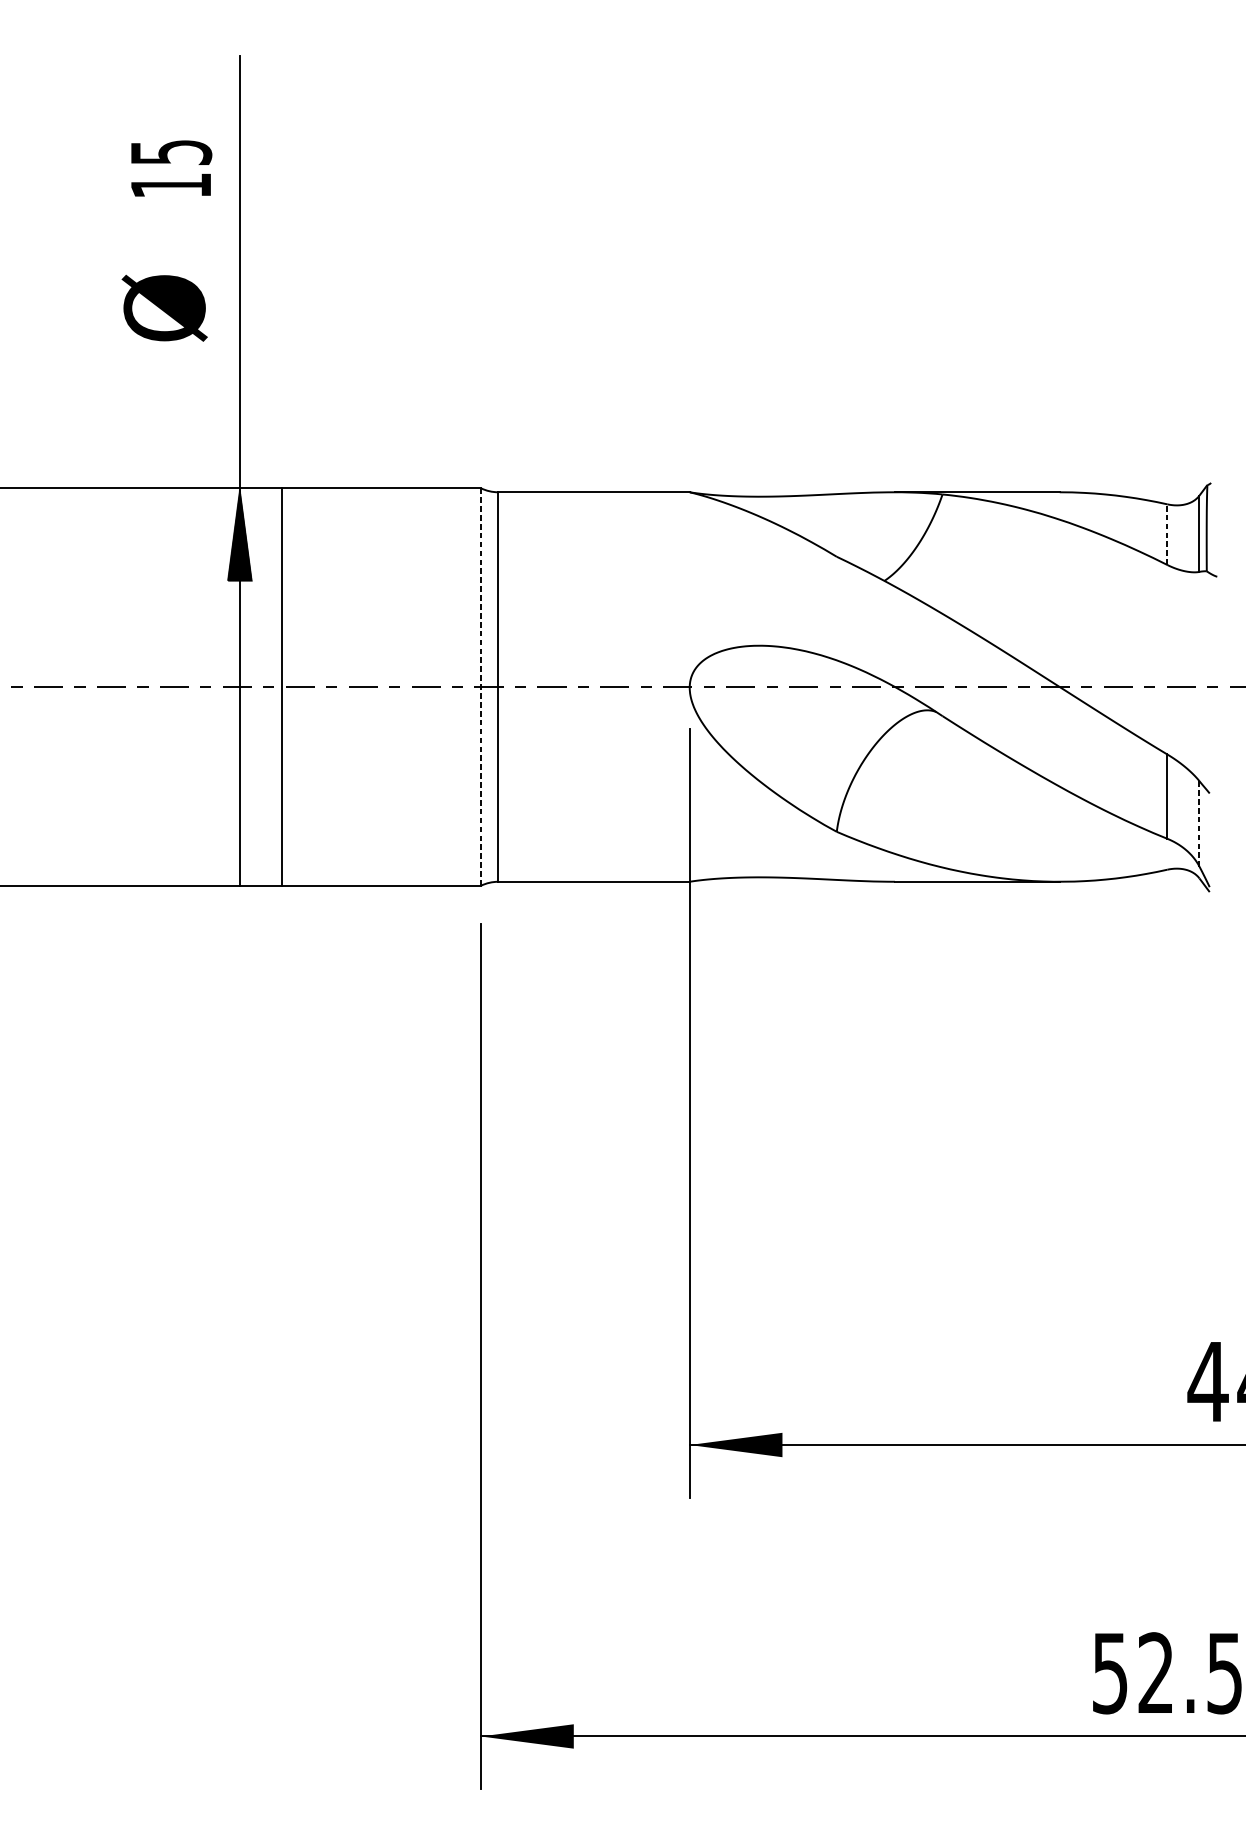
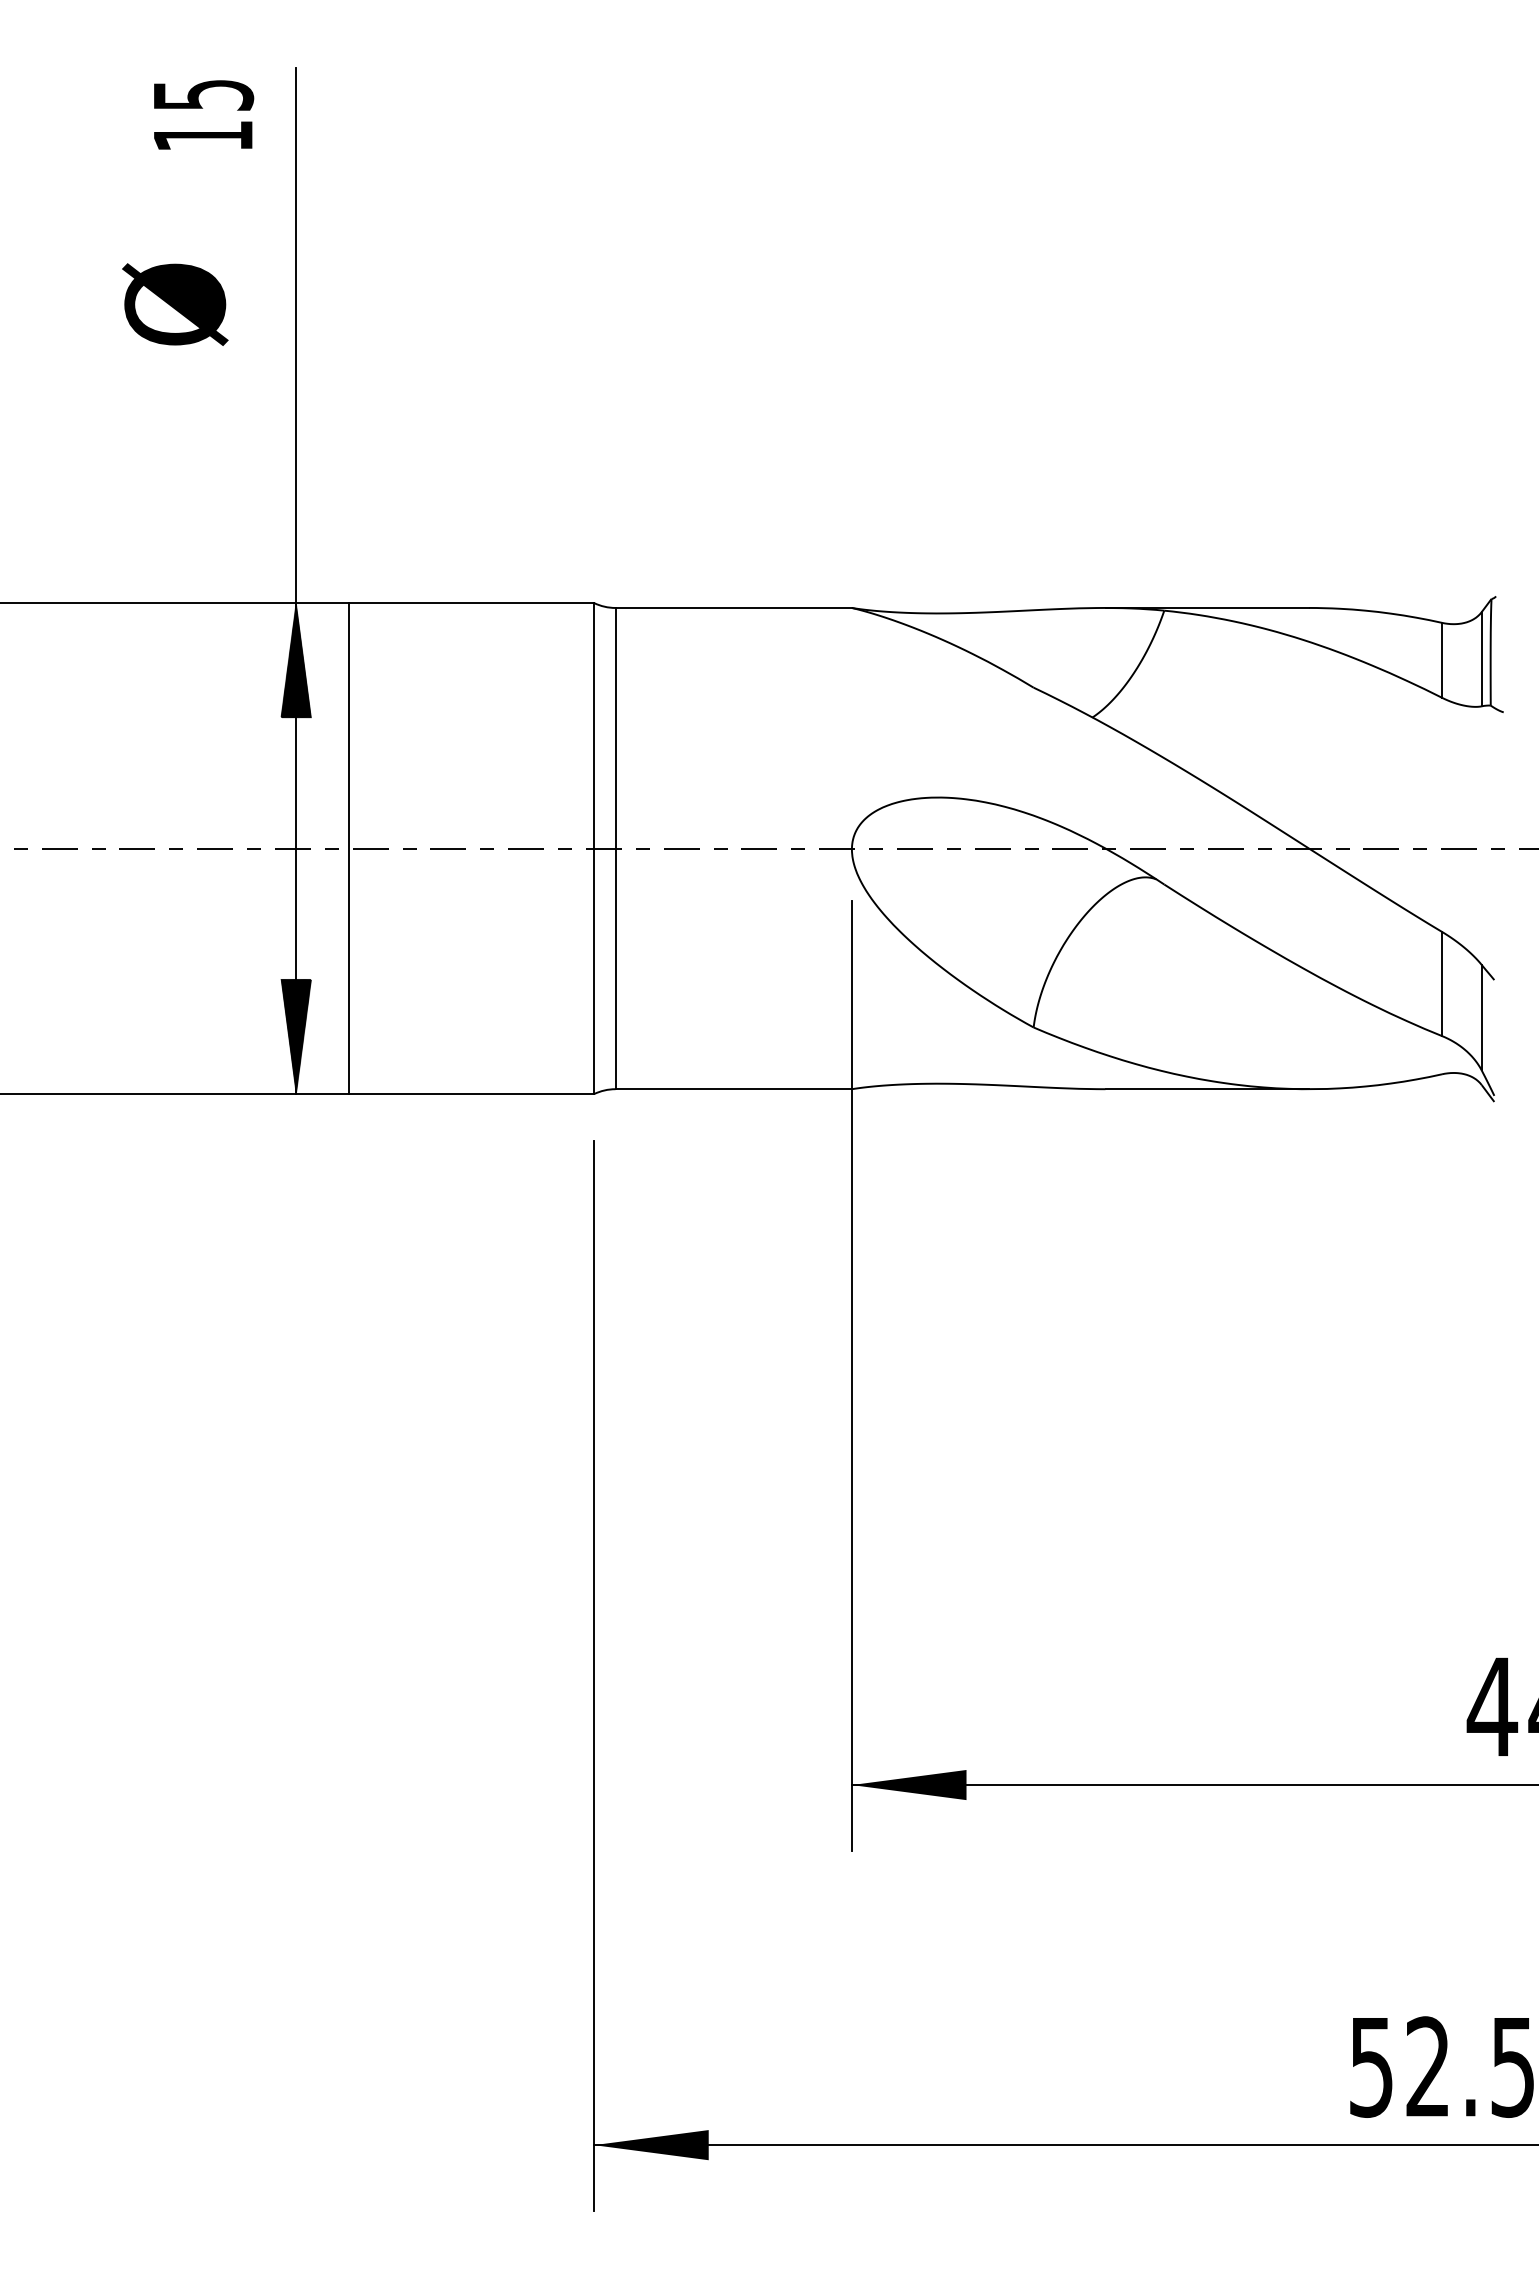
text: (172, 168) -> (204, 114), moved
text: (164, 308) -> (175, 304), moved
line: (1167, 533) -> (1442, 659), dashed -> solid
line: (481, 686) -> (594, 848), dashed -> solid
line: (1199, 823) -> (1481, 1017), dashed -> solid
hatch: (240, 839) -> (296, 1036), added

